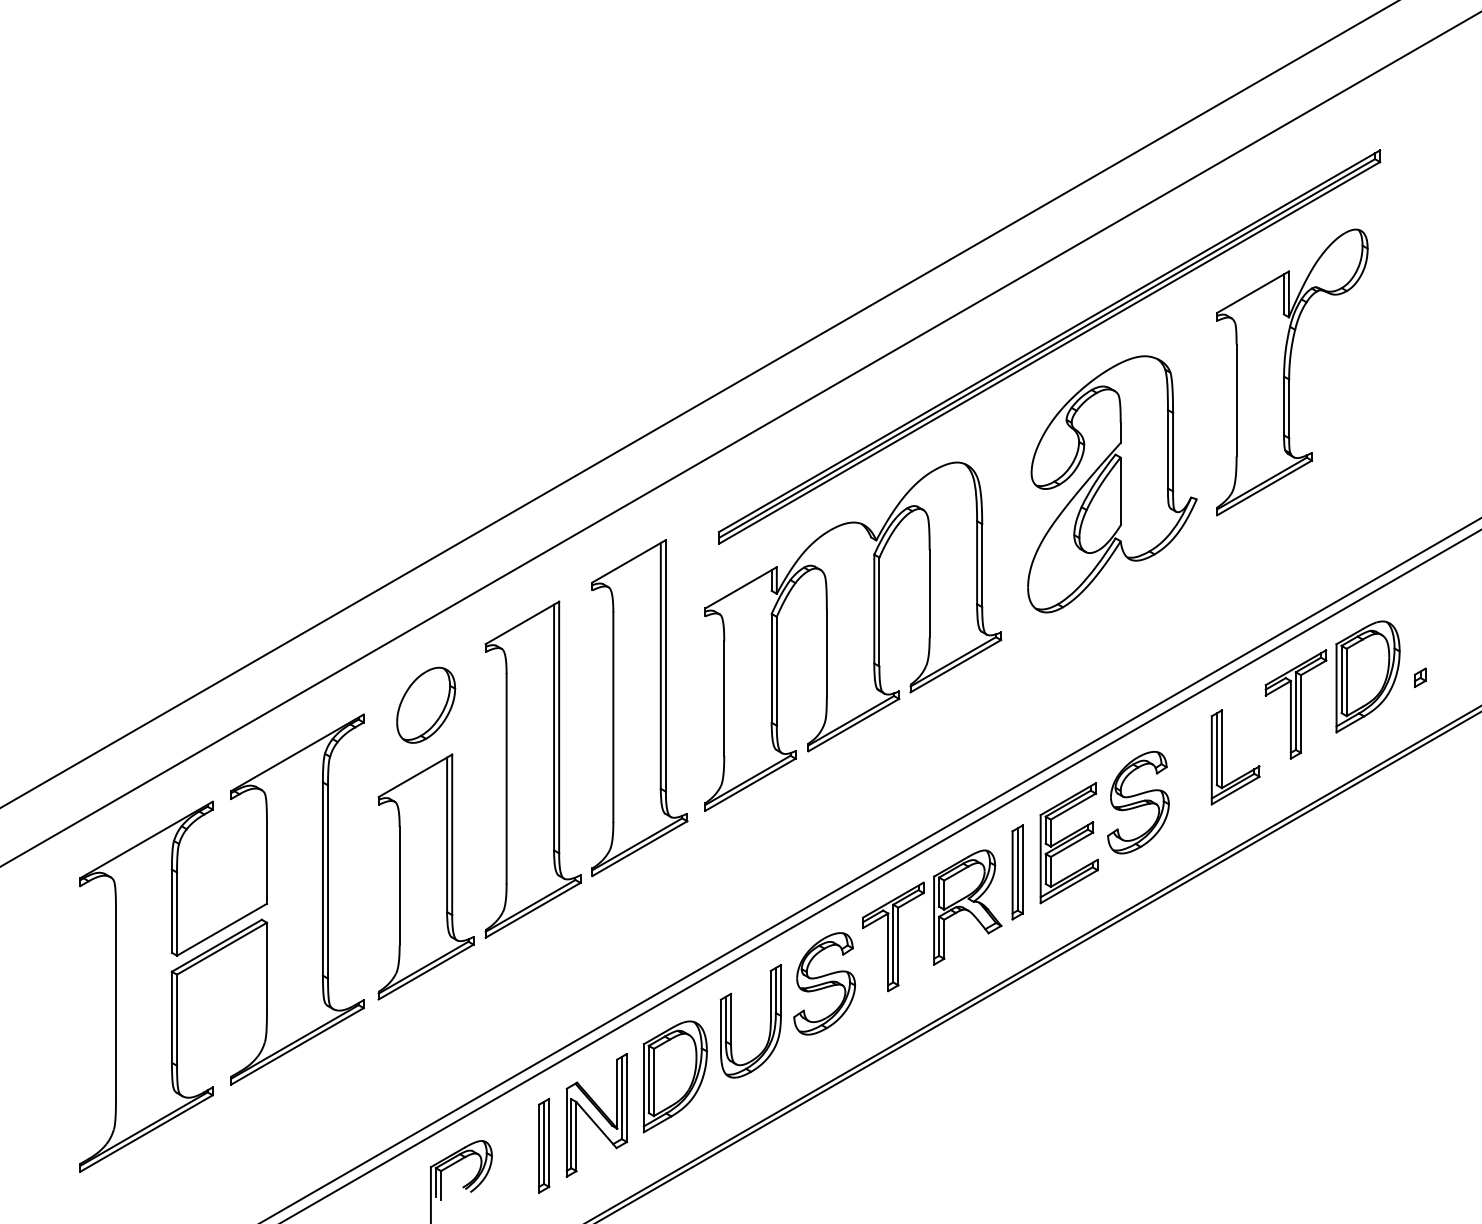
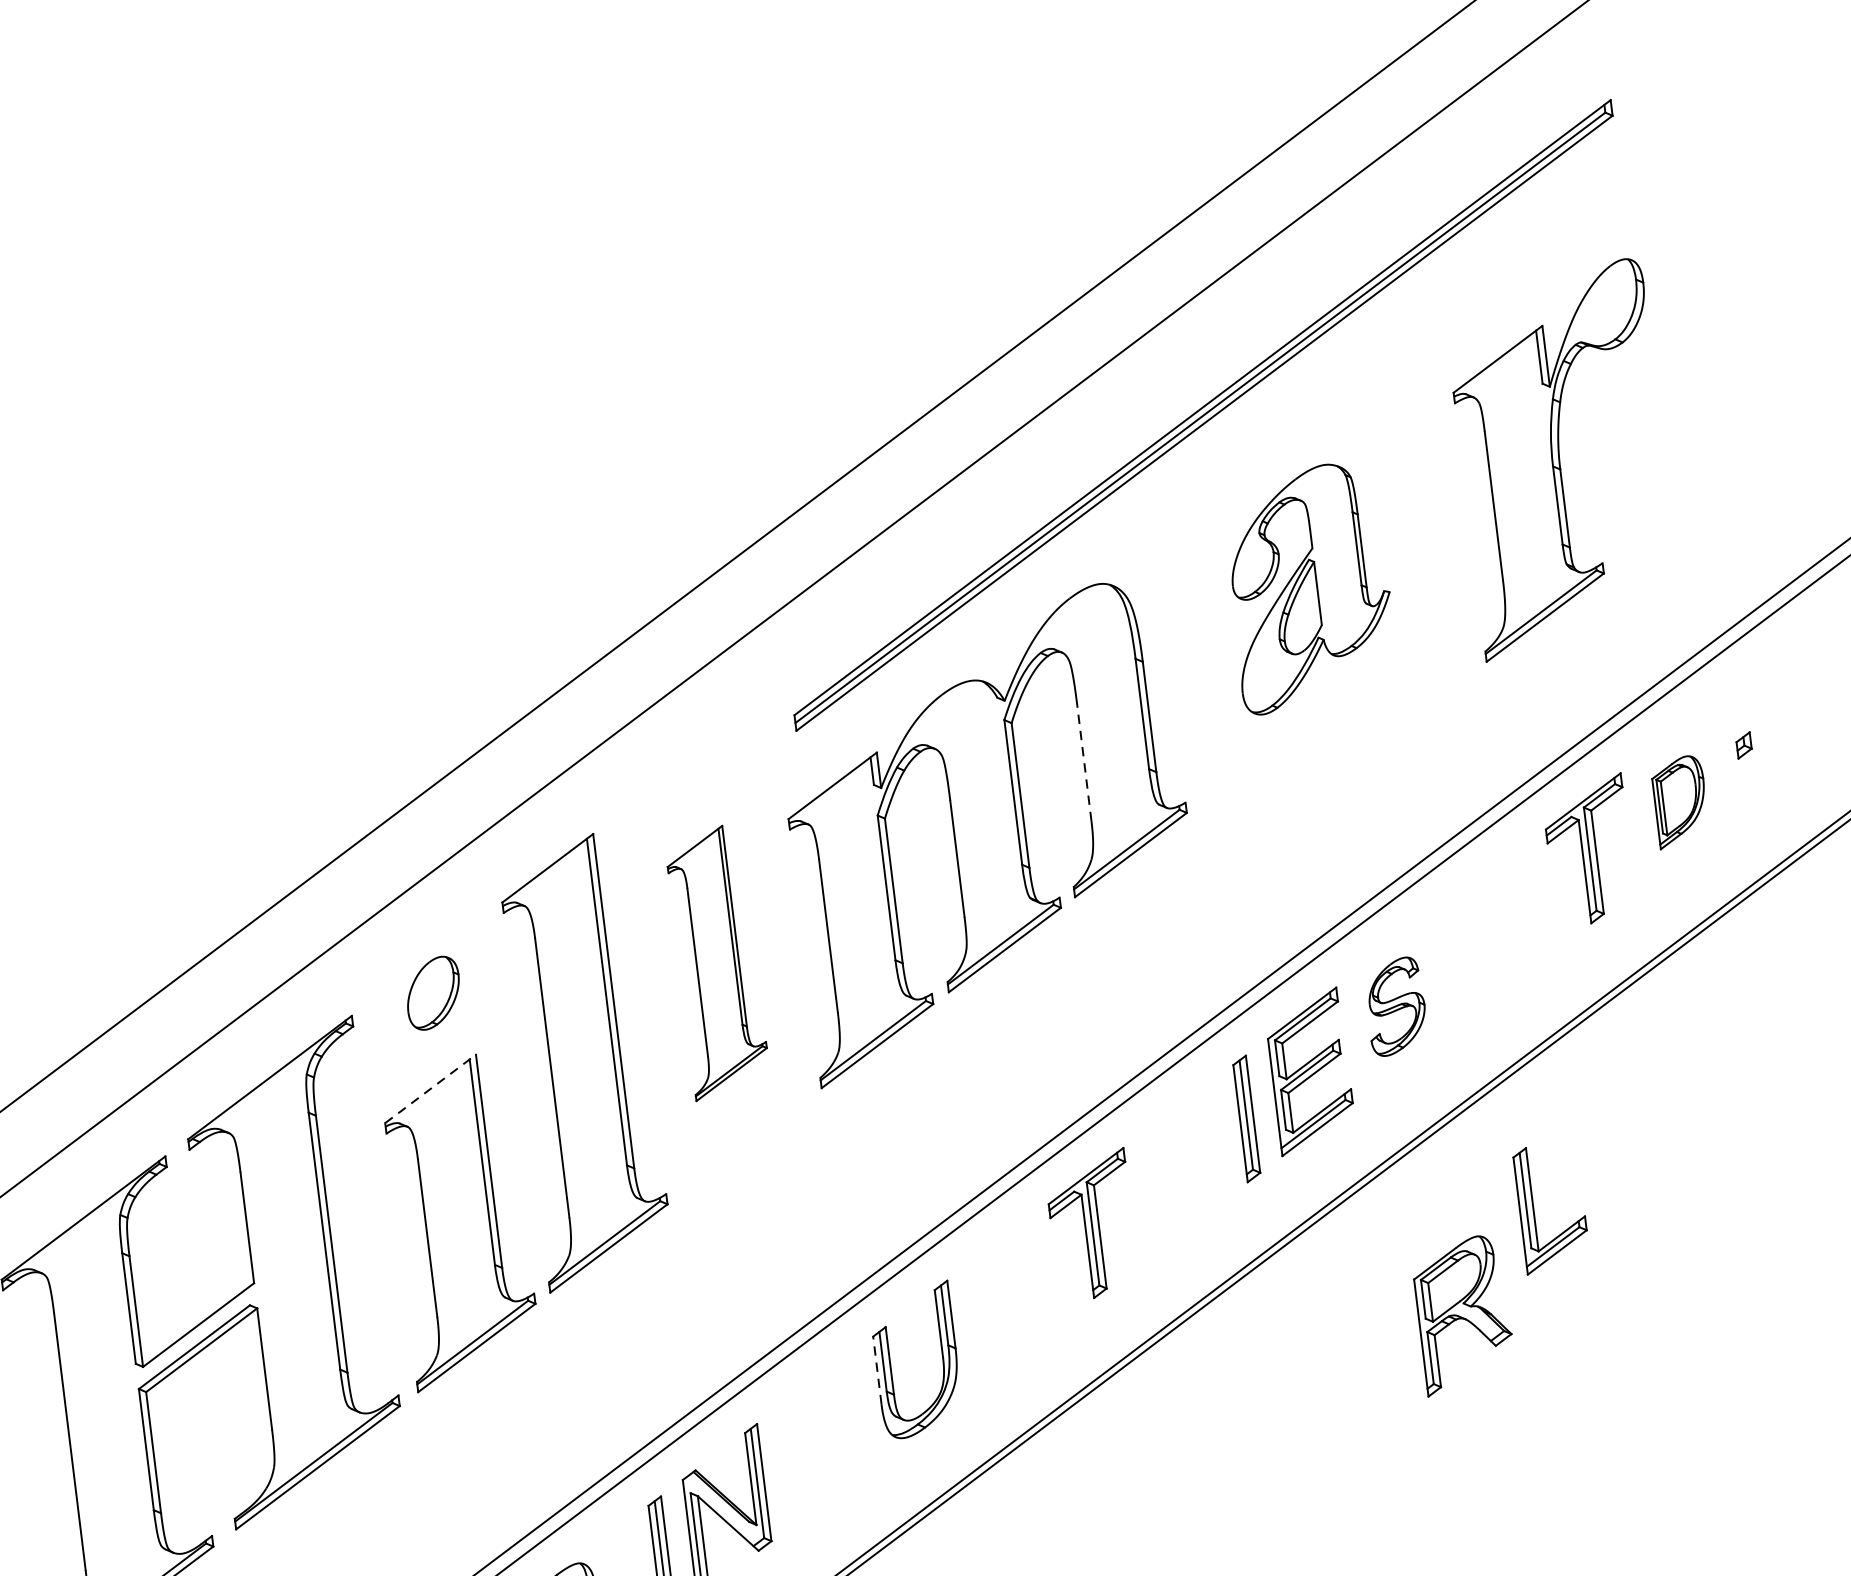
part: (1292, 372) -> (1563, 459), moved
part: (1112, 484) -> (1309, 587), size x0.7
line: (929, 593) -> (1084, 762), solid -> dashed
part: (1367, 676) -> (1679, 801), size x0.6
part: (1419, 677) -> (1743, 745), moved
part: (426, 704) -> (433, 992), size x0.7
part: (639, 708) -> (717, 962), size x0.6
part: (1222, 757) -> (1534, 1210), moved
line: (415, 775) -> (430, 1088), solid -> dashed
part: (1138, 802) -> (1395, 1006), size x0.7
part: (967, 907) -> (1463, 1315), moved
part: (824, 983) -> (1008, 1298), removed
line: (720, 1024) -> (876, 1369), solid -> dashed
part: (674, 1076) -> (823, 1446), removed

